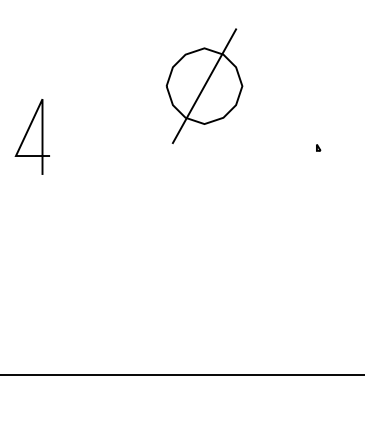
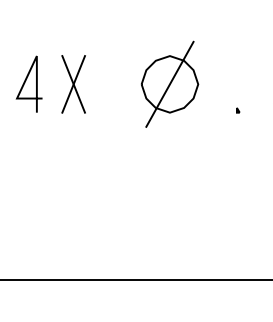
part: (205, 85) -> (170, 83), moved
part: (98, 113) -> (73, 84), added
line: (27, 135) -> (25, 83), moved

